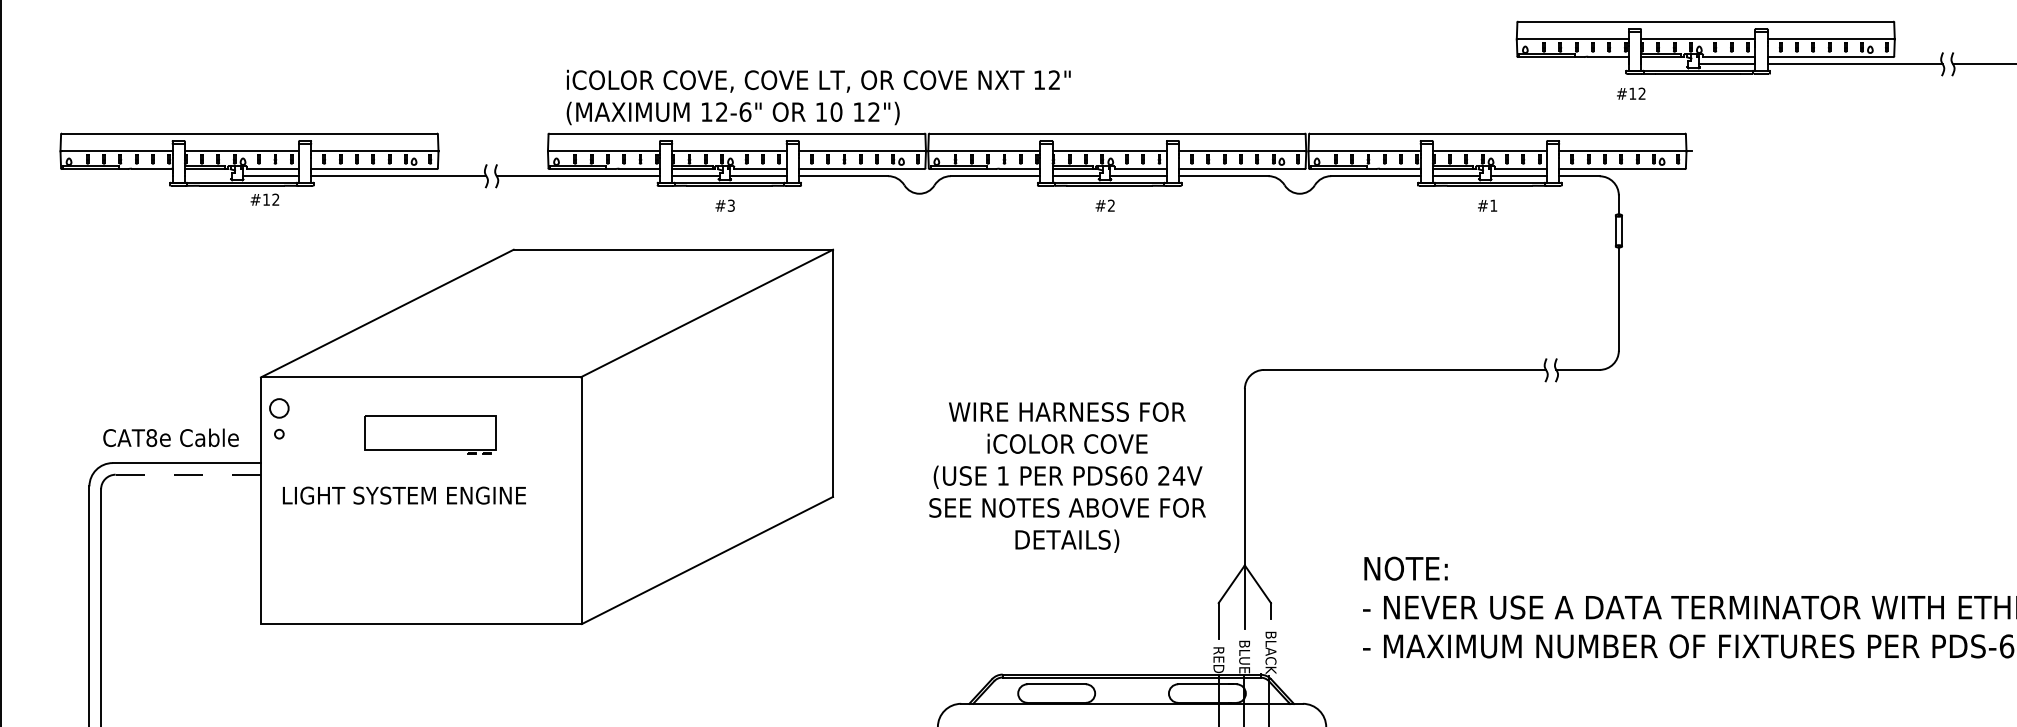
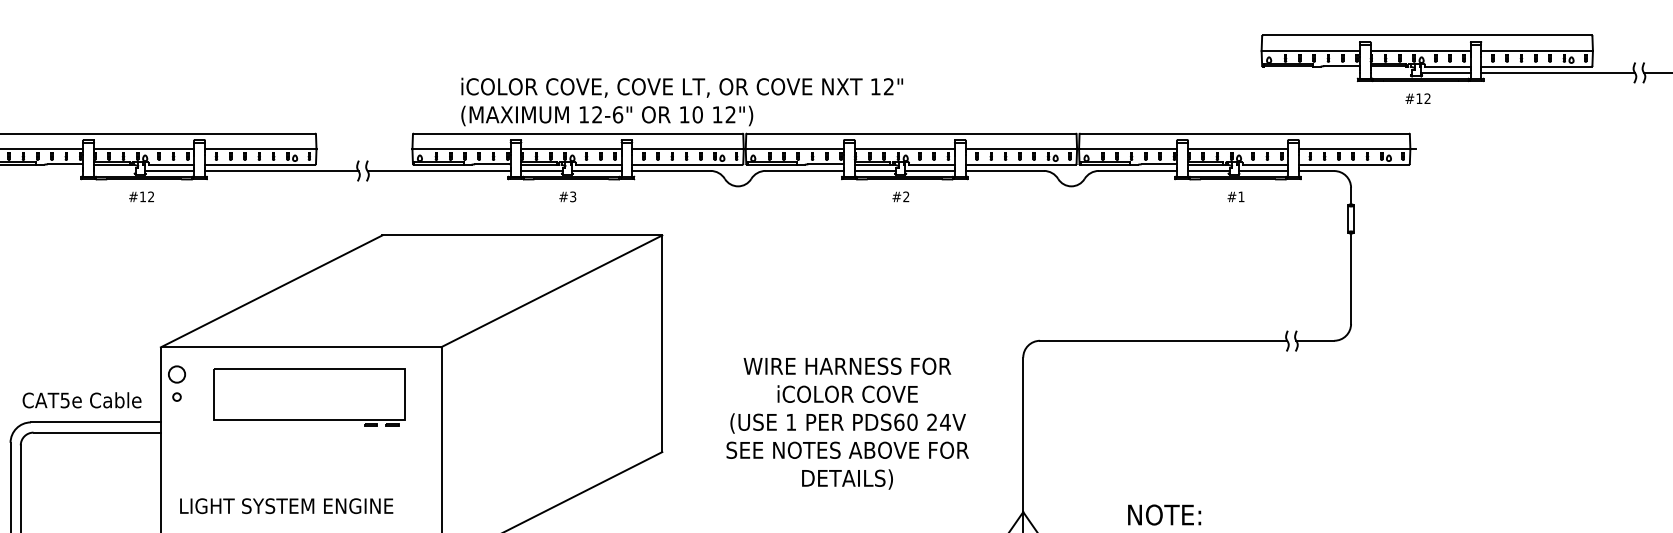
text: (1631, 93) -> (1418, 98), moved
text: (818, 97) -> (681, 101), moved
text: (264, 199) -> (141, 196), moved
part: (429, 434) -> (308, 397), size x1.67
text: (151, 437) -> (64, 399), CAT8e -> CAT5e
line: (188, 474) -> (97, 432), dashed -> solid
text: (1067, 477) -> (847, 423), moved
text: (404, 495) -> (286, 506), moved

